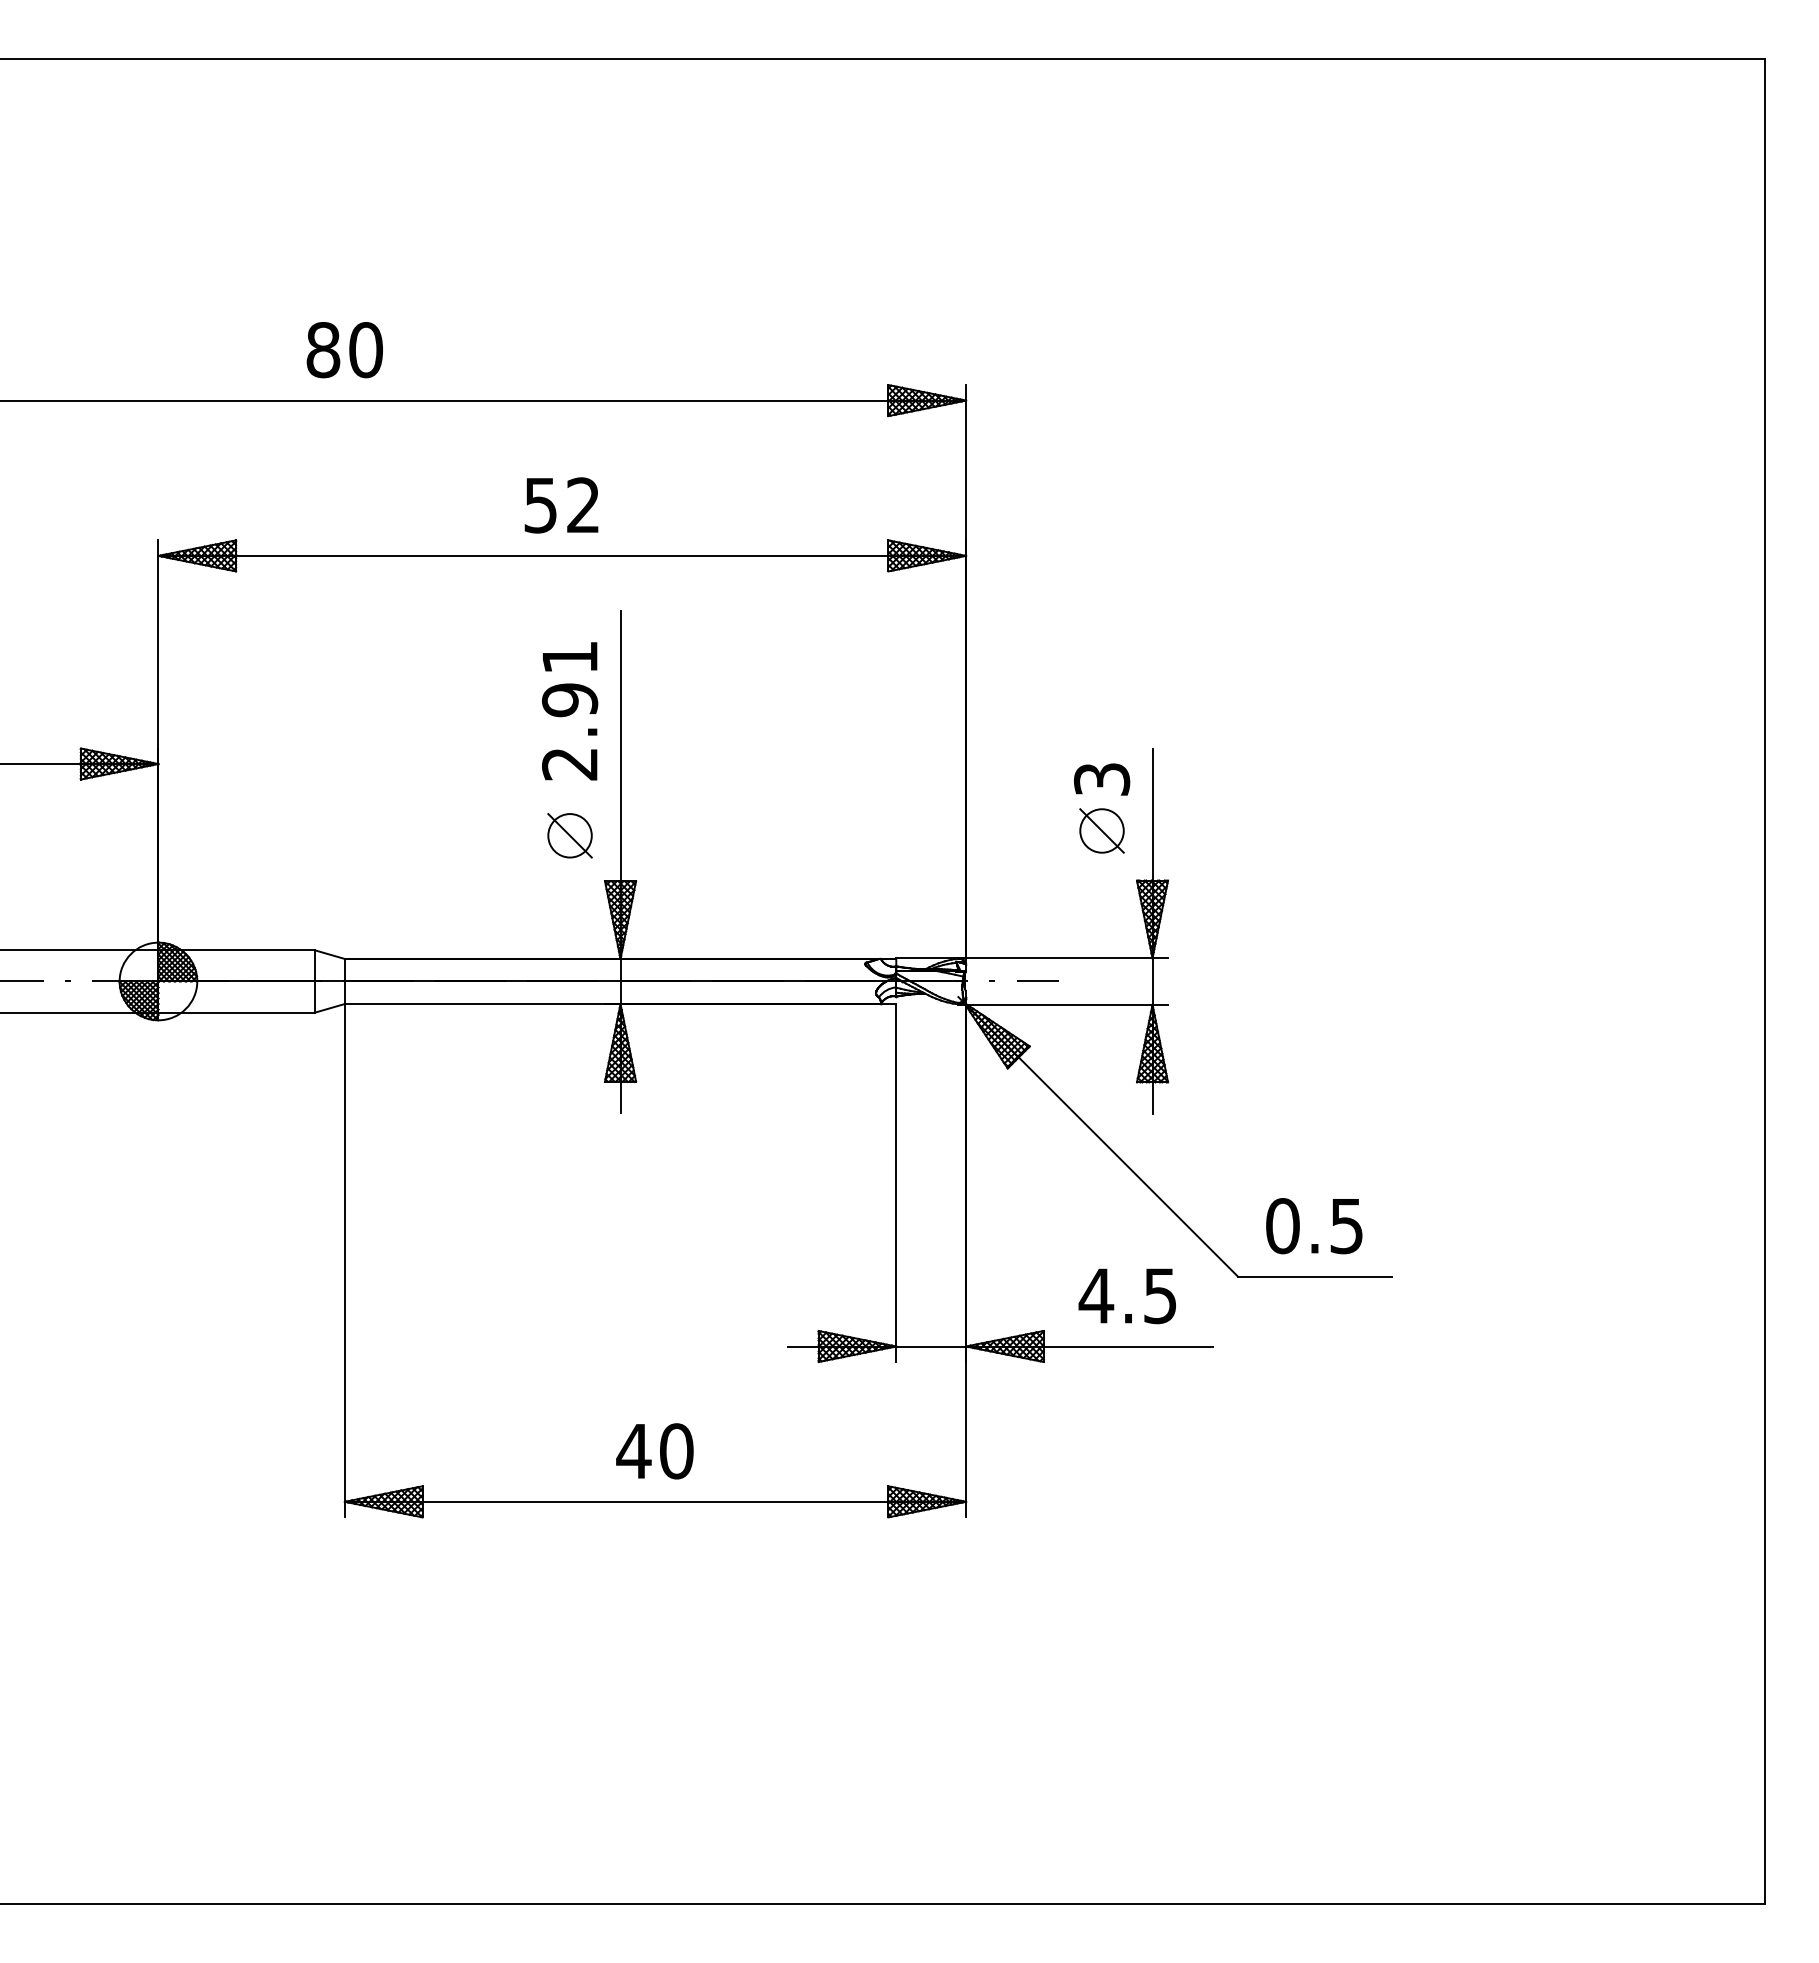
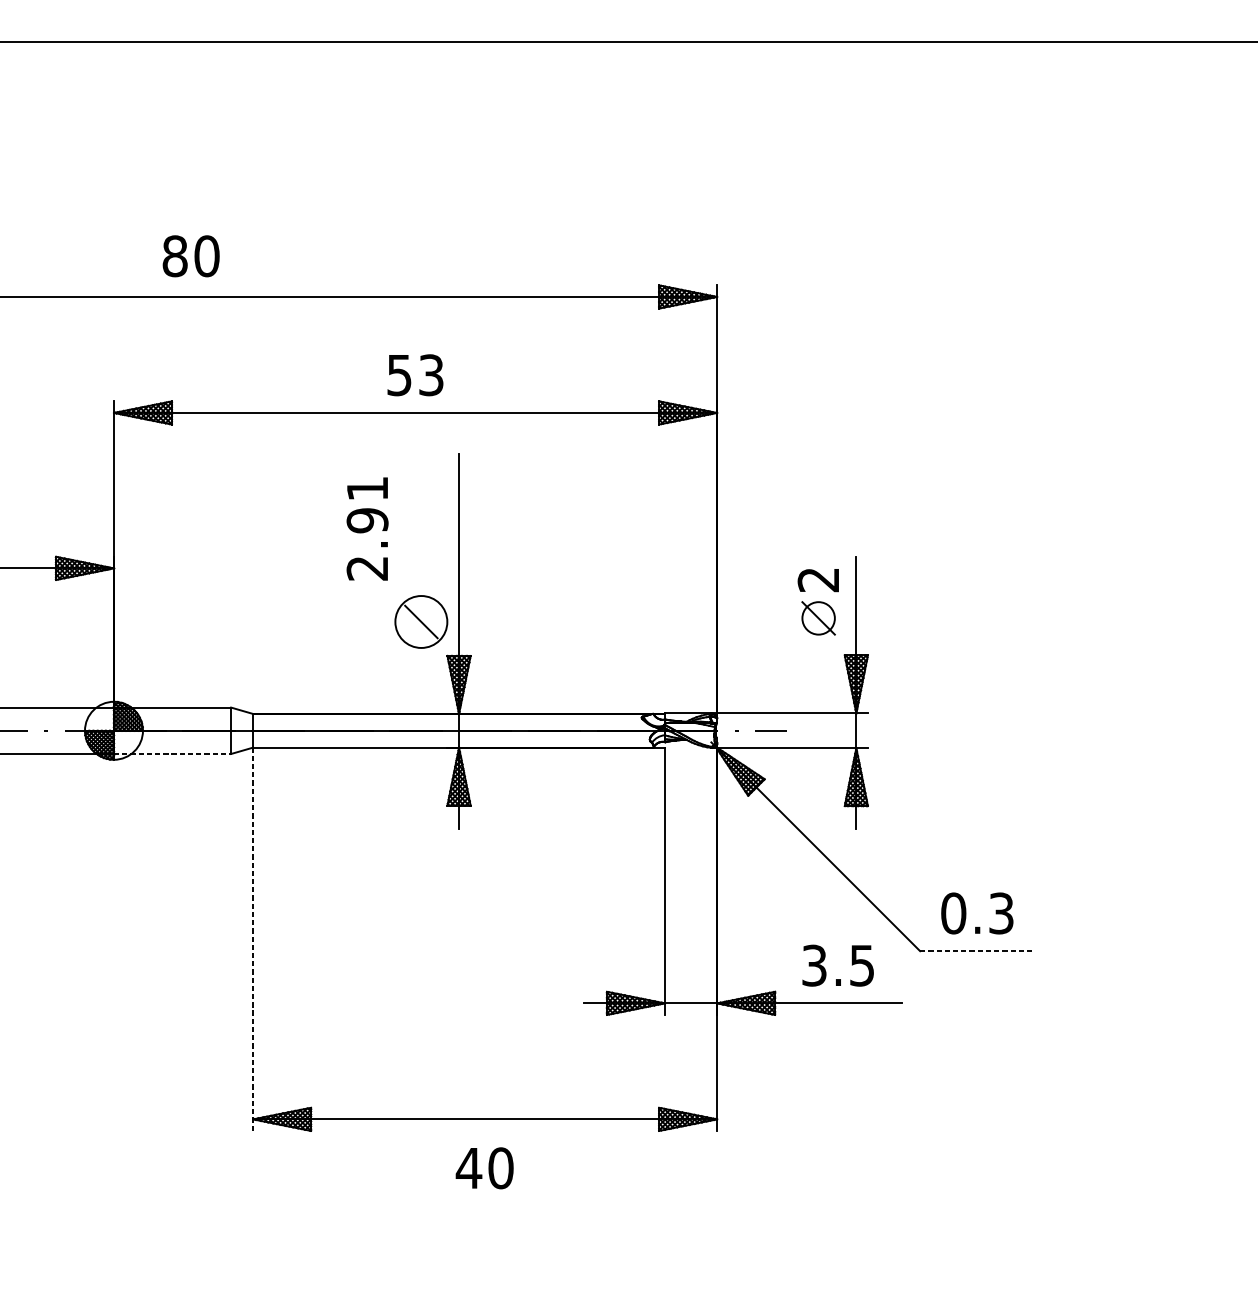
text: (344, 350) -> (190, 256), moved
text: (583, 505) -> (431, 375), 52 -> 53
text: (570, 711) -> (367, 529), moved
text: (1102, 779) -> (818, 579), 3 -> 2
circle: (569, 835) -> (420, 621), size x1.6
line: (237, 1012) -> (173, 753), solid -> dashed
text: (1346, 1225) -> (1001, 913), 0.5 -> 0.3
line: (344, 1260) -> (252, 939), solid -> dashed
line: (1315, 1276) -> (978, 951), solid -> dashed
text: (1096, 1295) -> (814, 965), 4.5 -> 3.5
text: (654, 1451) -> (484, 1168), moved

